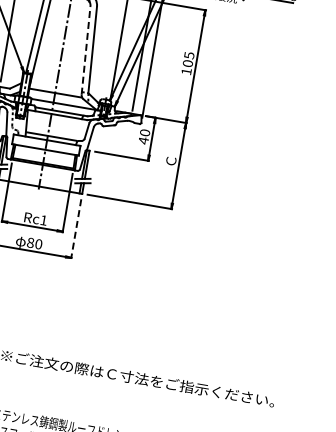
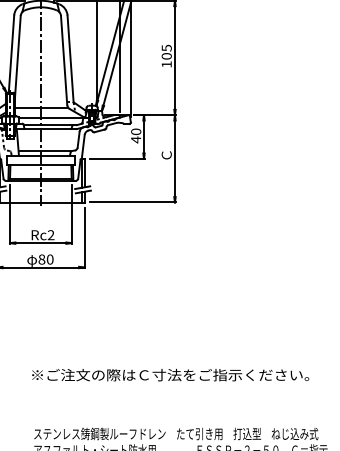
line: (86, 50) -> (64, 60), dashed -> solid
text: (43, 219) -> (50, 234), Rc1 -> Rc2
line: (76, 229) -> (84, 238), dashed -> solid

